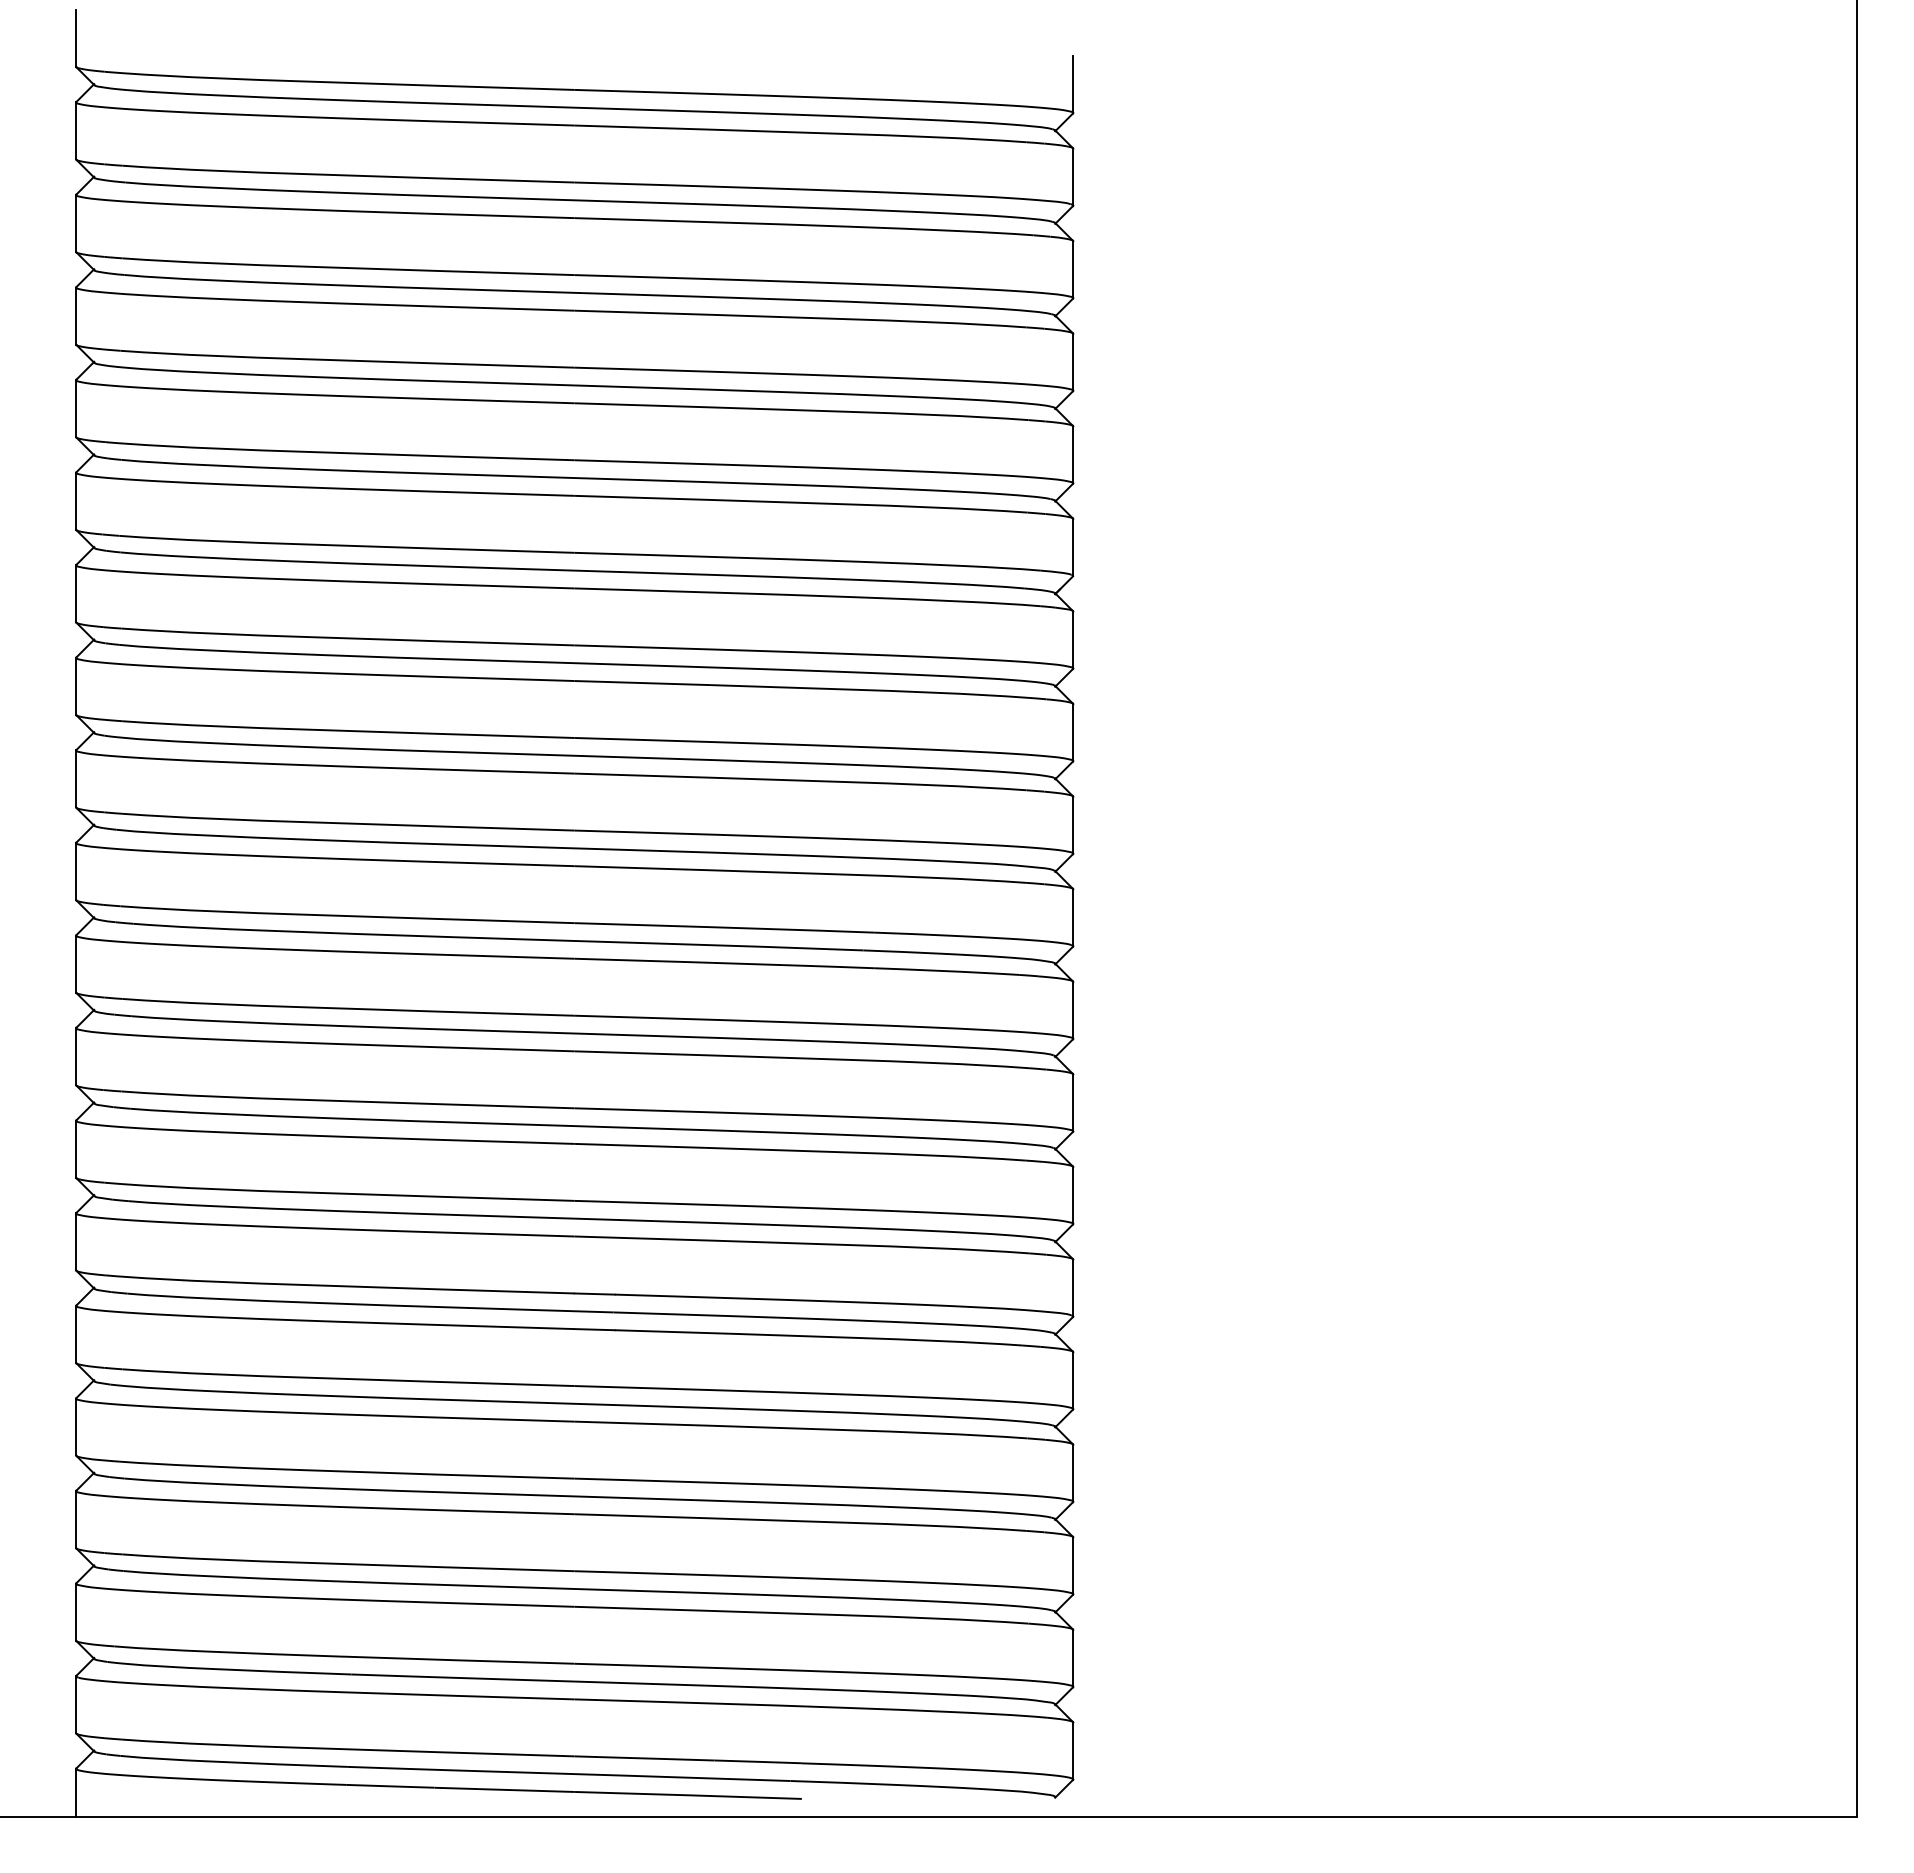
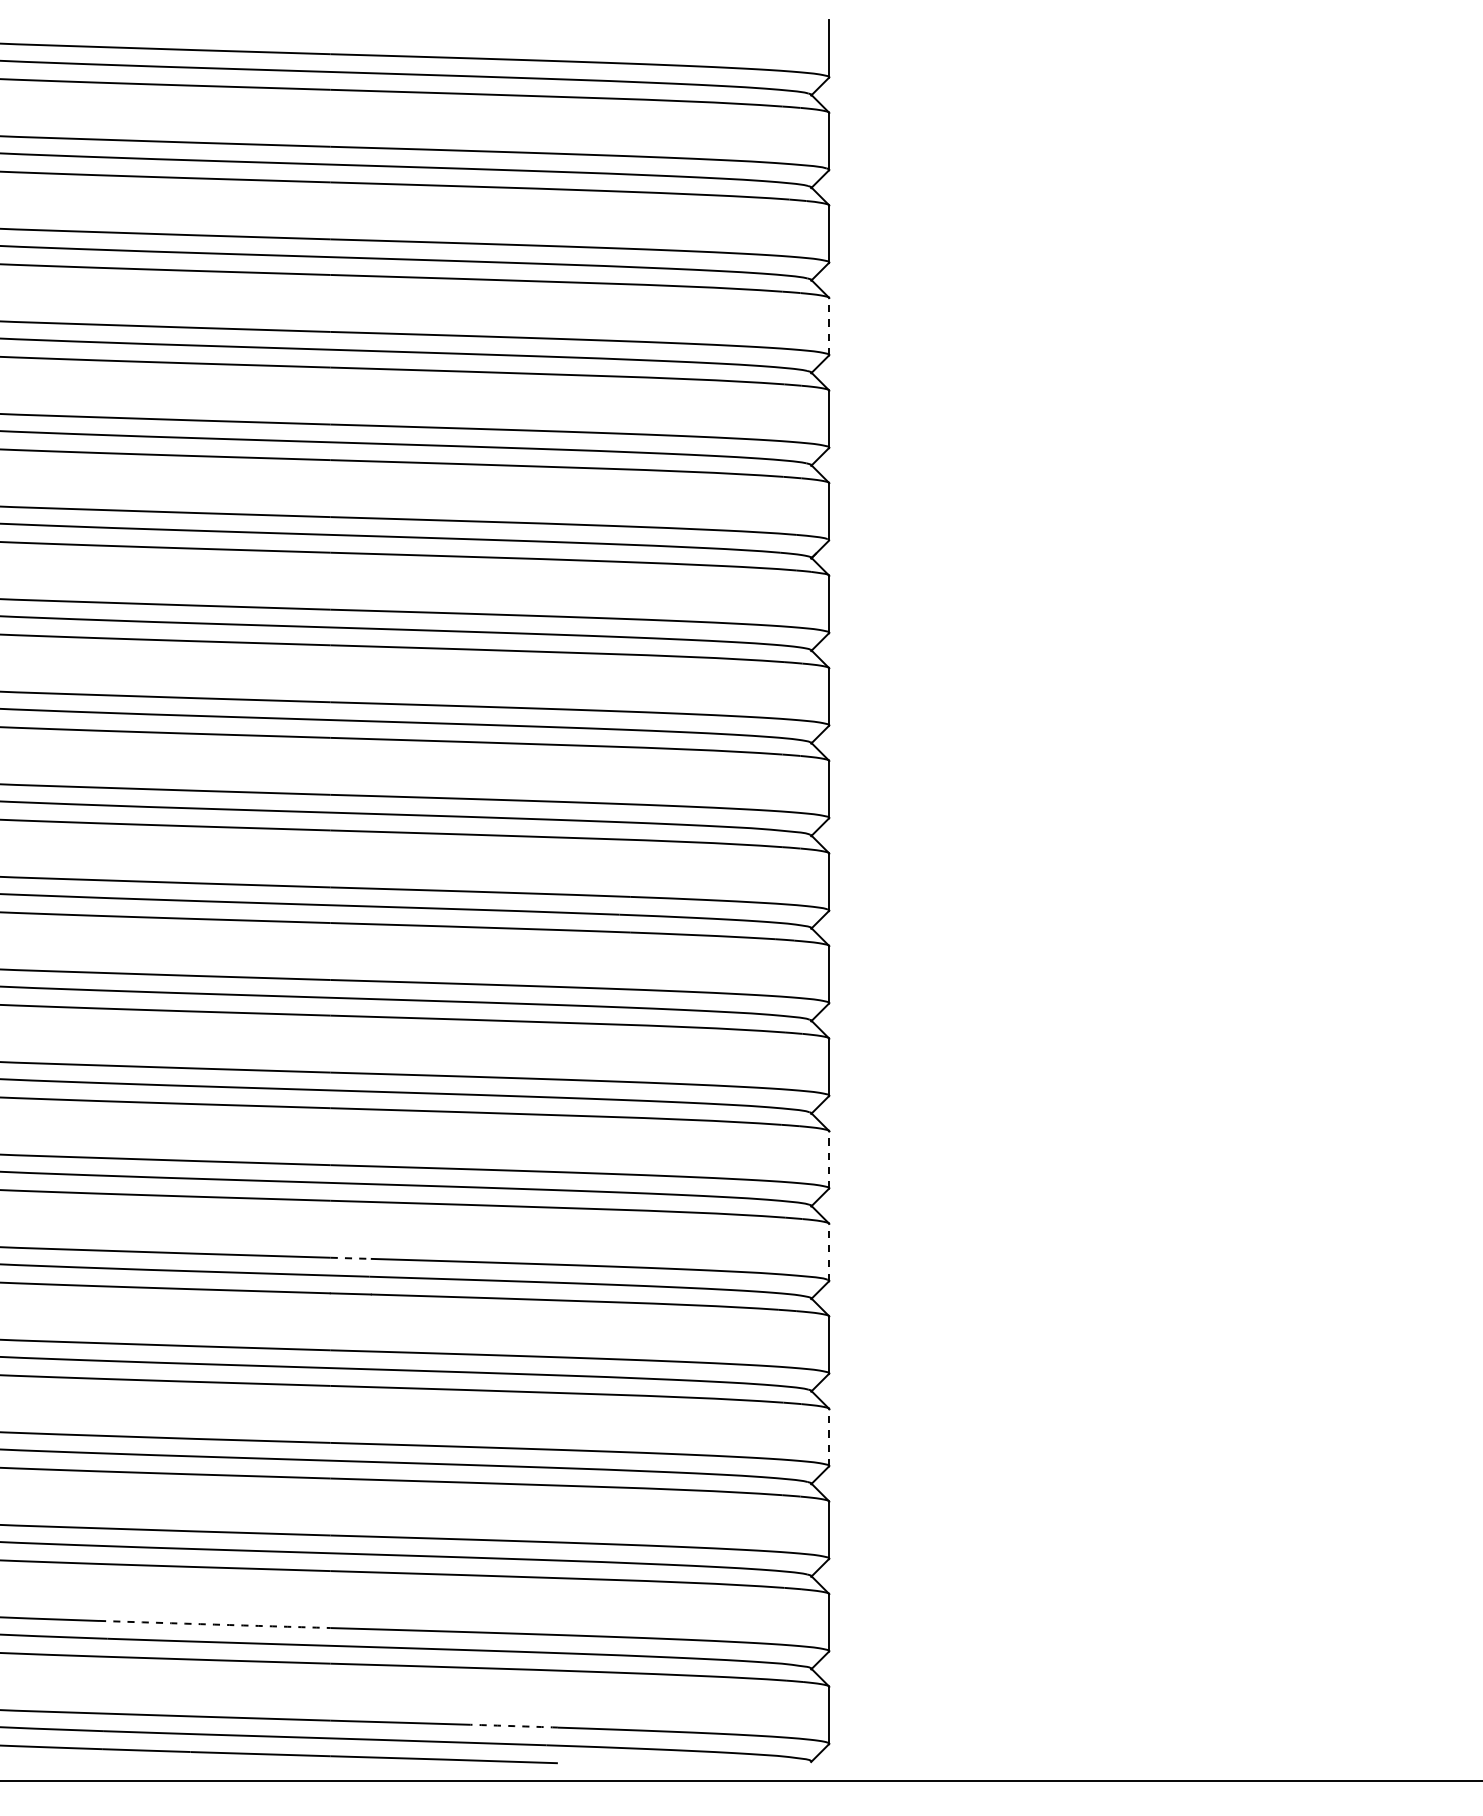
line: (1073, 361) -> (829, 325), solid -> dashed
line: (1073, 1195) -> (829, 1159), solid -> dashed
line: (1073, 1287) -> (829, 1251), solid -> dashed
line: (595, 1294) -> (351, 1258), solid -> dashed
line: (1073, 1472) -> (829, 1436), solid -> dashed
arc: (458, 1660) -> (214, 1624), solid -> dashed
arc: (758, 1761) -> (514, 1725), solid -> dashed

